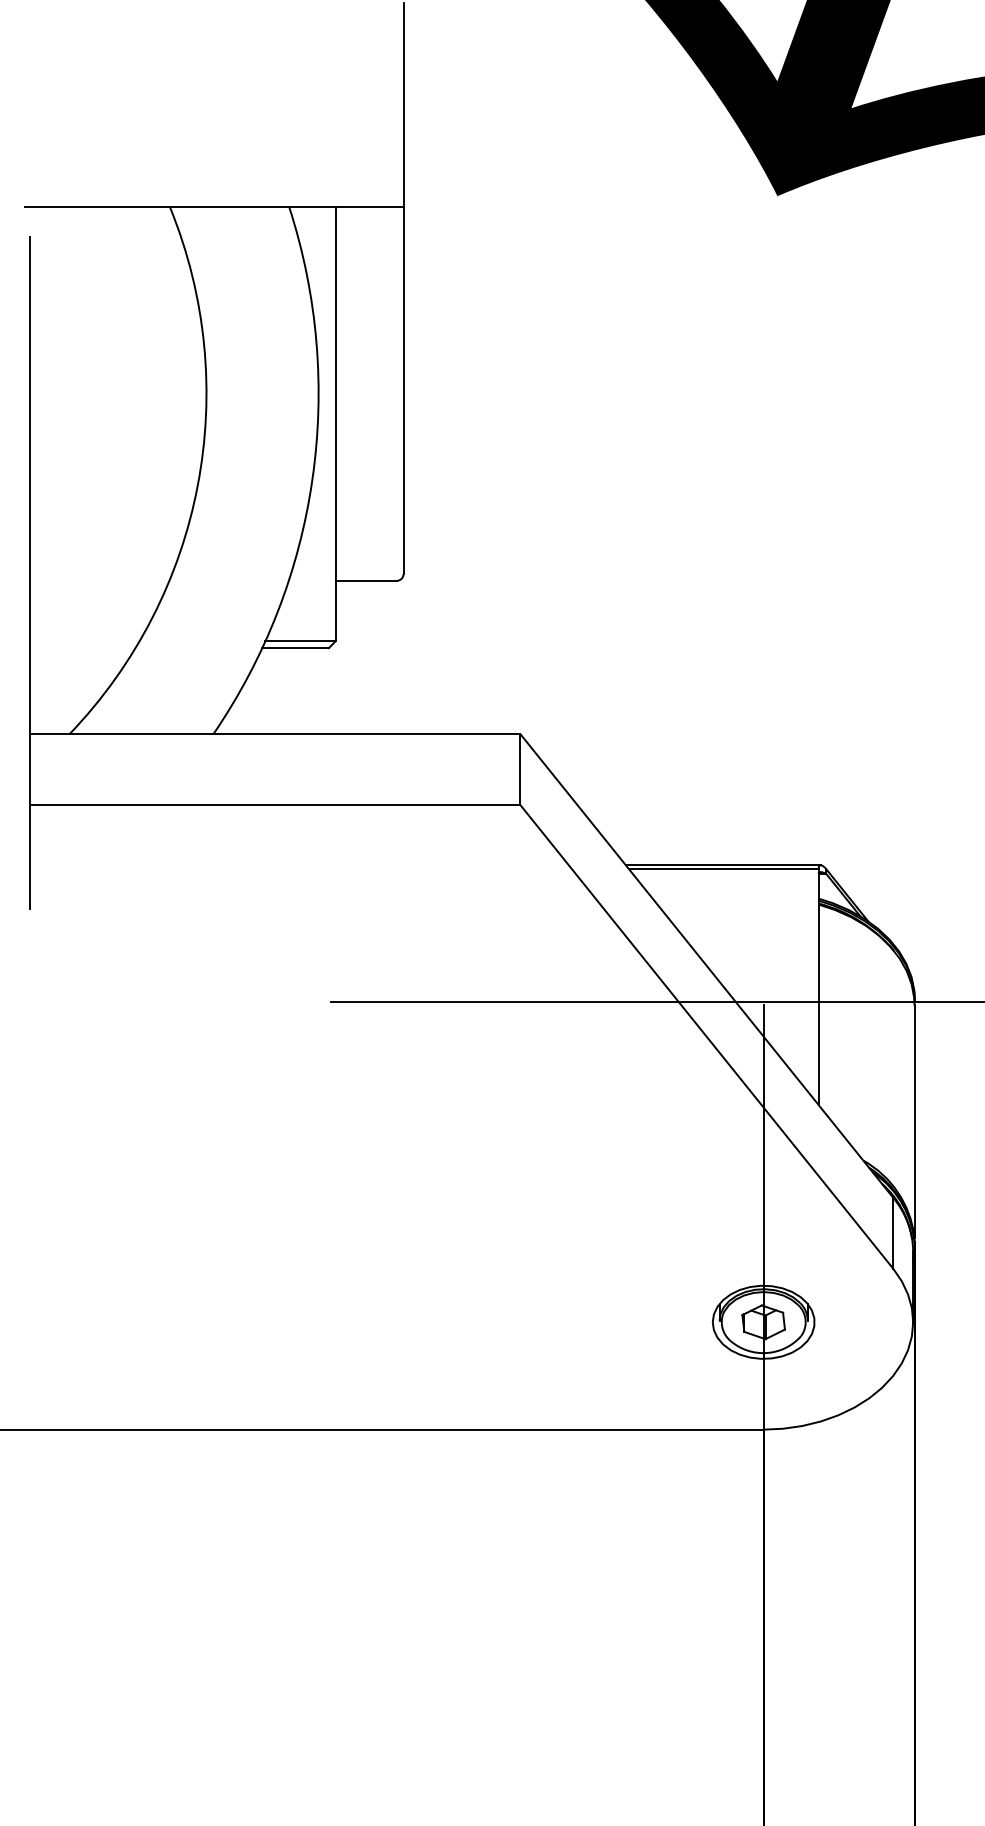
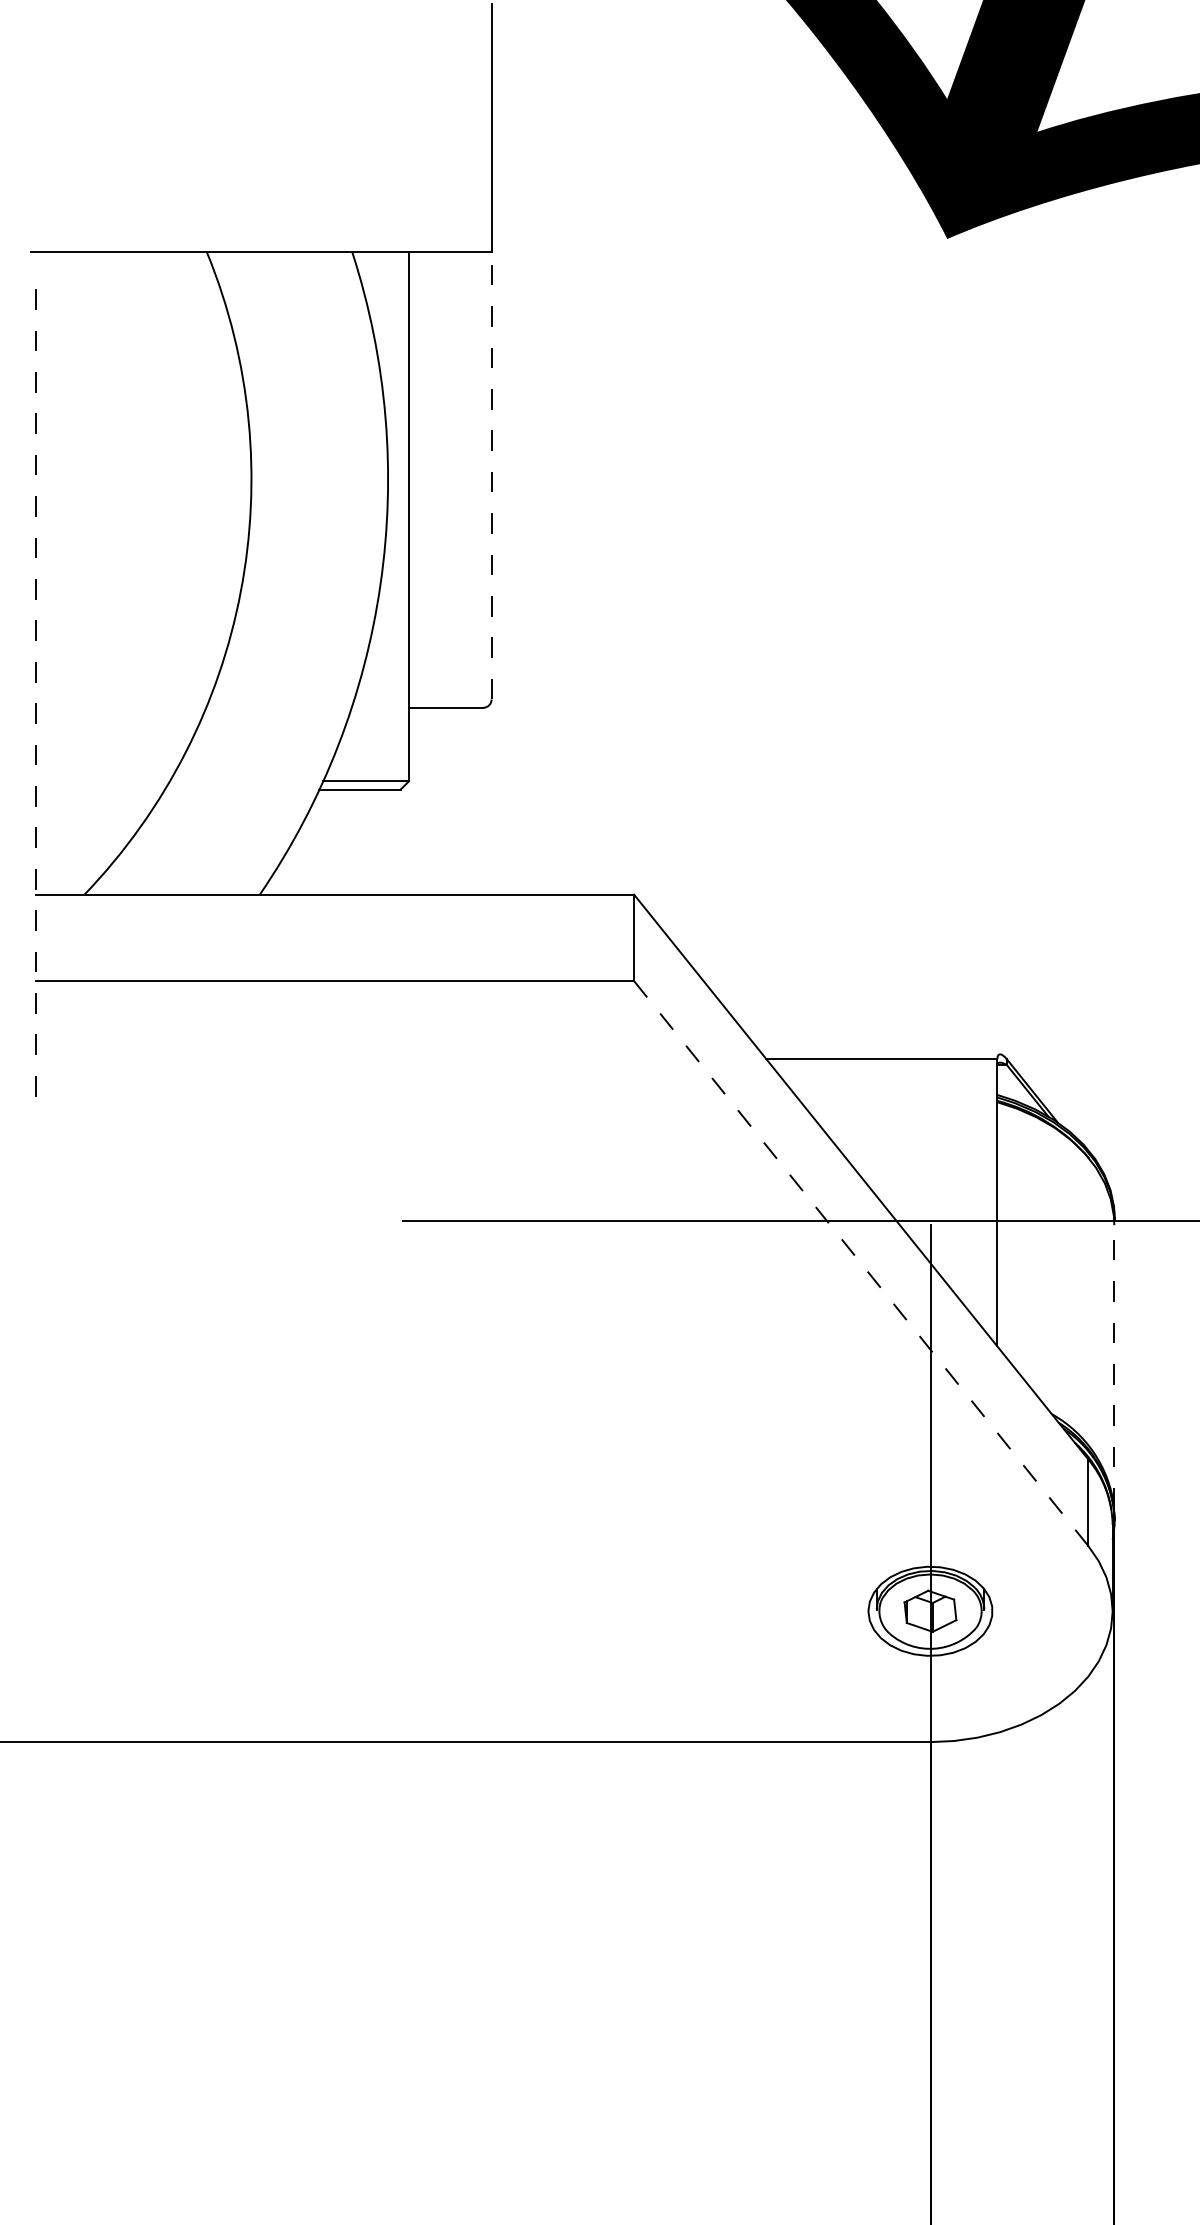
line: (403, 390) -> (491, 475), solid -> dashed
line: (30, 573) -> (36, 698), solid -> dashed
line: (723, 865) -> (881, 1054), removed
line: (706, 1036) -> (860, 1263), solid -> dashed
line: (914, 1122) -> (1114, 1367), solid -> dashed

